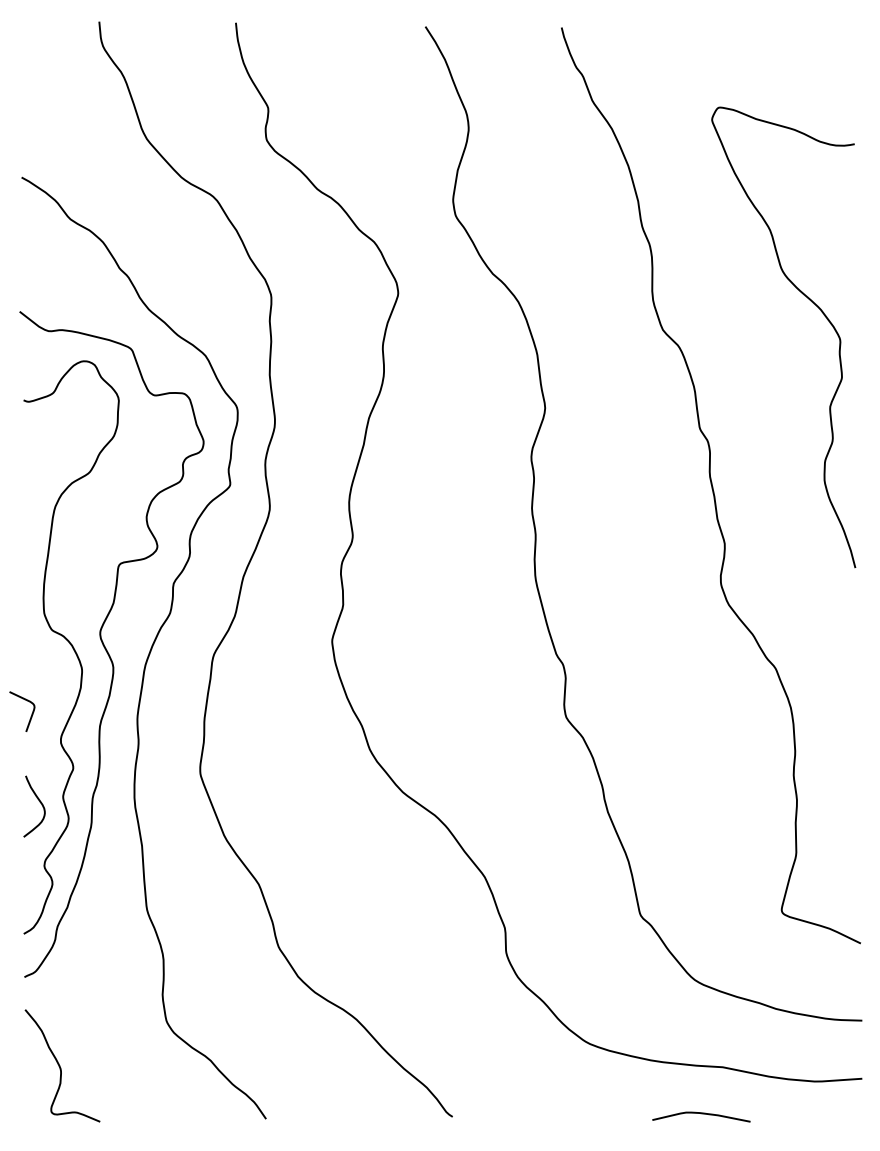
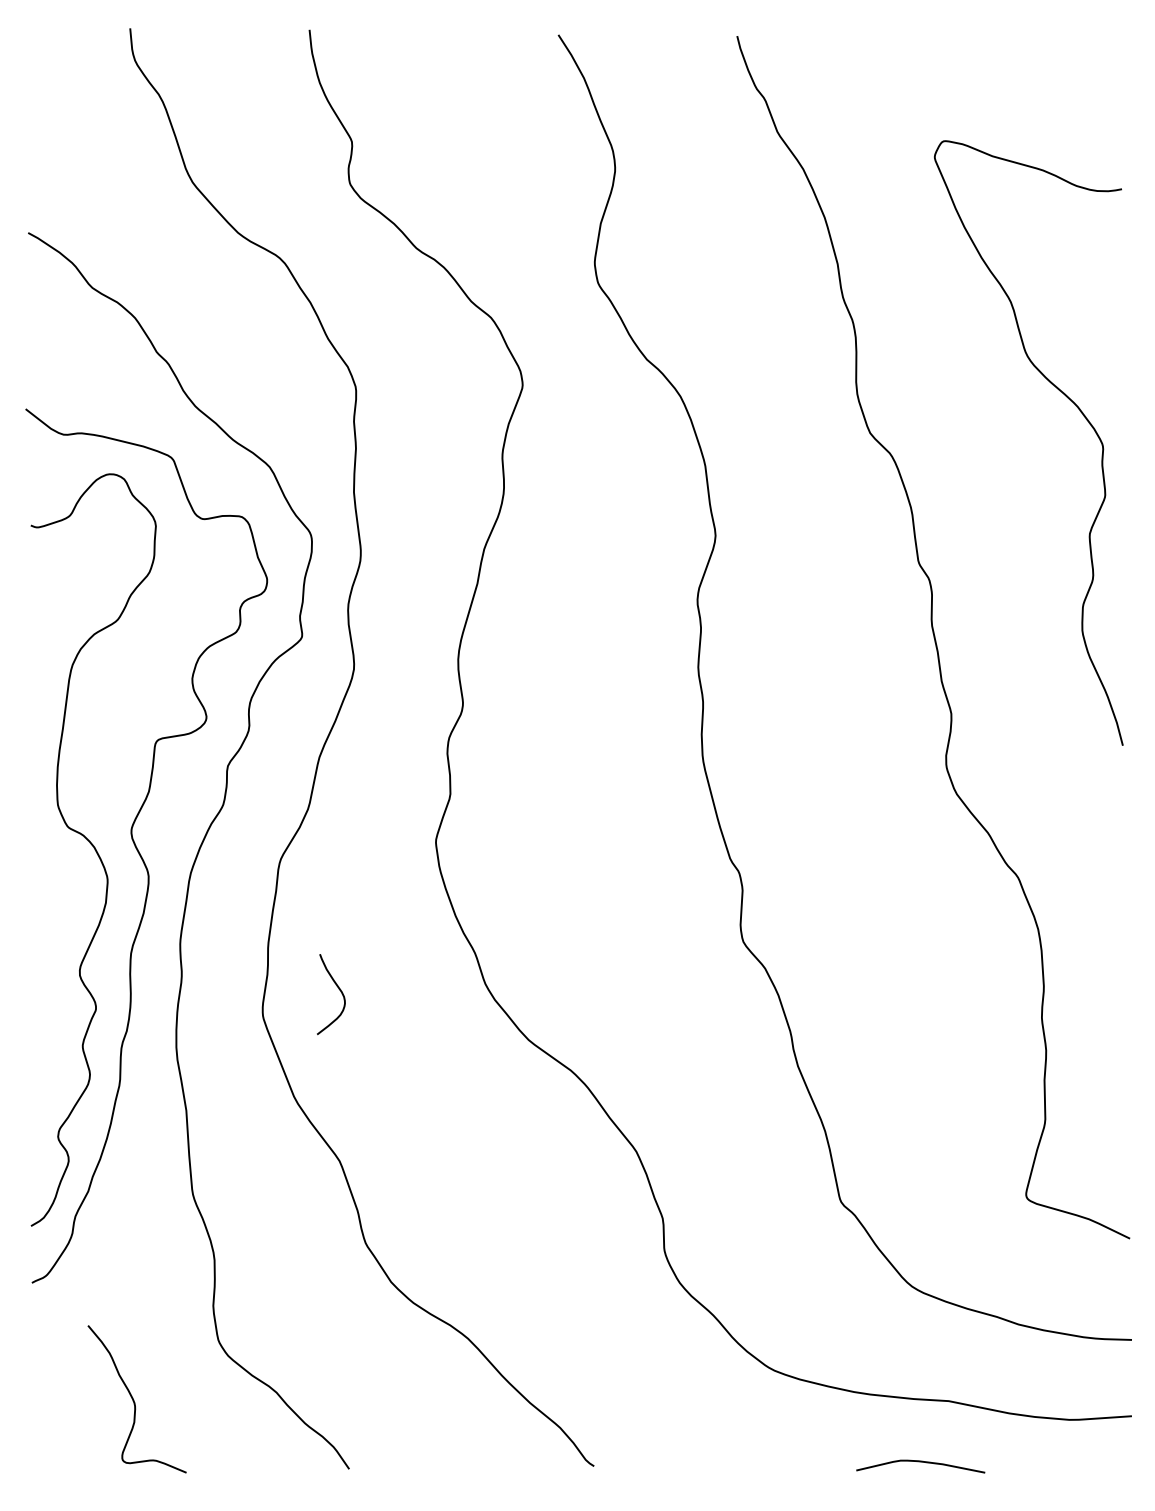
curve: (31, 713) -> (41, 936), removed
curve: (39, 802) -> (337, 989), moved
curve: (60, 1065) -> (134, 1398), moved

